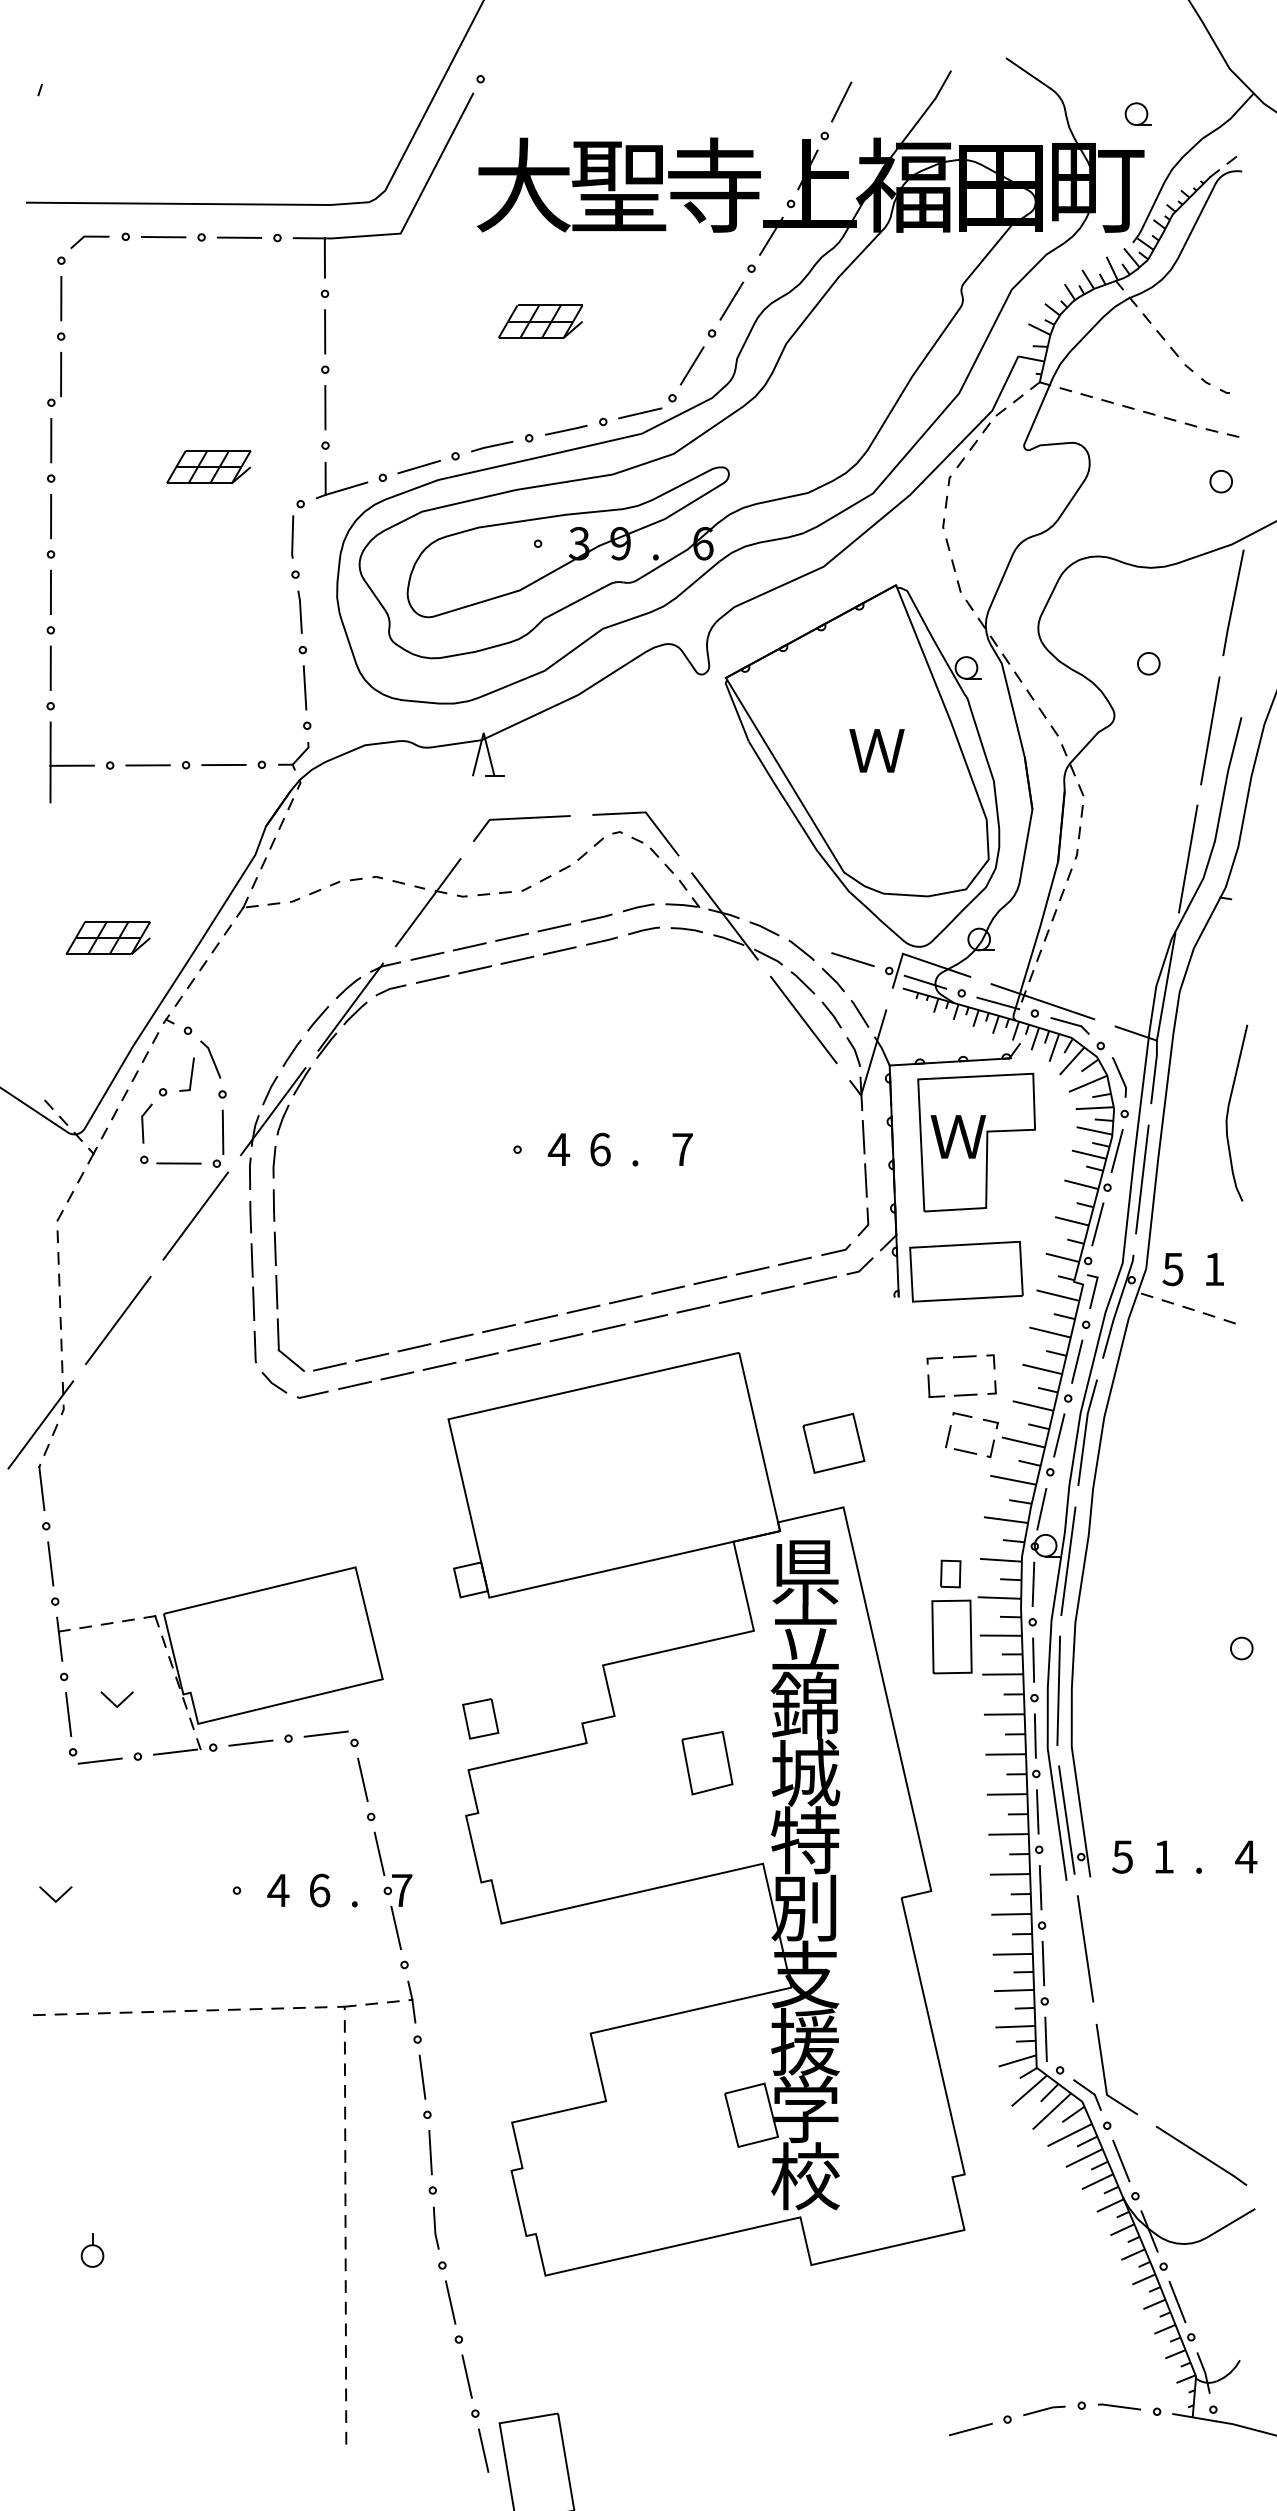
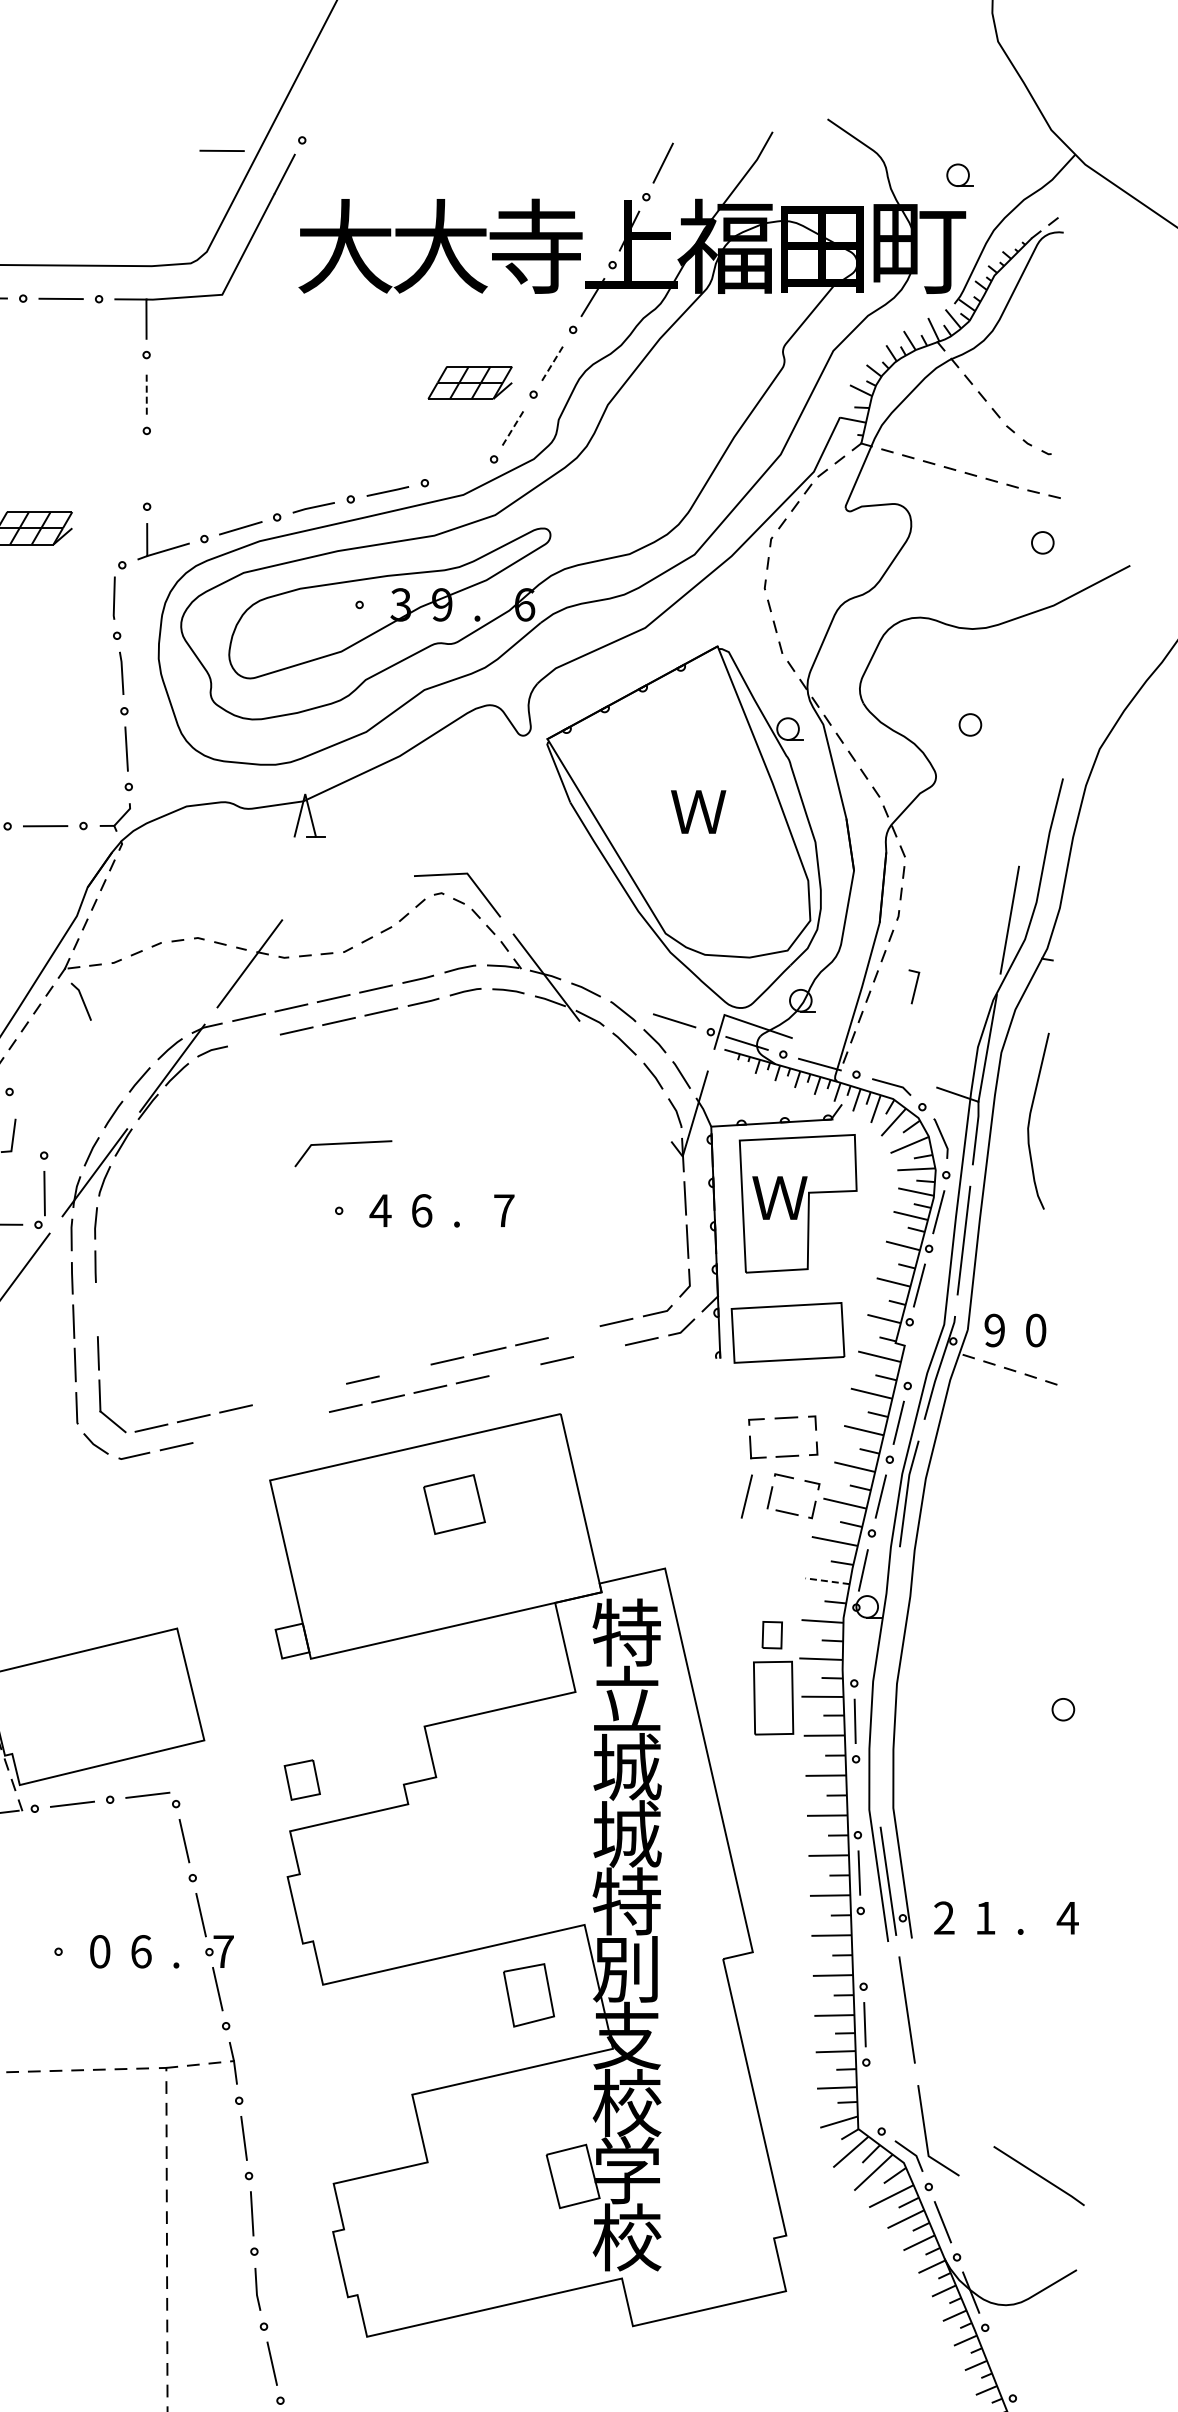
line: (400, 89) -> (222, 150), added
text: (619, 184) -> (441, 245), 聖 -> 大
line: (731, 301) -> (553, 362), solid -> dashed
part: (540, 321) -> (470, 382), moved
line: (325, 331) -> (147, 392), solid -> dashed
line: (692, 365) -> (514, 426), solid -> dashed
line: (325, 407) -> (147, 468), removed
line: (640, 413) -> (462, 474), removed
line: (1233, 602) -> (1055, 663), removed
line: (1210, 730) -> (1032, 791), removed
line: (521, 819) -> (343, 1144), moved
line: (432, 978) -> (254, 1039), removed
line: (1042, 1001) -> (864, 1062), removed
line: (803, 1019) -> (625, 1080), removed
line: (211, 1059) -> (82, 1001), moved
curve: (1228, 1112) -> (1030, 1120), moved
line: (274, 1248) -> (96, 1309), removed
text: (1172, 1269) -> (994, 1330), 5 -> 9
text: (1214, 1269) -> (1036, 1330), 1 -> 0
line: (752, 1270) -> (574, 1331), removed
line: (777, 1289) -> (599, 1350), removed
line: (1093, 1291) -> (915, 986), moved
line: (583, 1308) -> (405, 1369), removed
line: (693, 1308) -> (515, 1369), removed
line: (498, 1328) -> (320, 1389), removed
line: (456, 1337) -> (278, 1398), removed
line: (481, 1356) -> (303, 1417), removed
line: (439, 1365) -> (261, 1426), removed
line: (397, 1375) -> (219, 1436), removed
line: (925, 1435) -> (747, 1496), added
part: (833, 1442) -> (454, 1503), moved
line: (1005, 1520) -> (827, 1581), solid -> dashed
line: (1068, 1561) -> (890, 1622), removed
text: (805, 1571) -> (627, 1632), 県 -> 特
line: (1033, 1584) -> (855, 1645), removed
line: (1058, 1690) -> (880, 1751), removed
text: (805, 1705) -> (627, 1766), 錦 -> 城
line: (1035, 1735) -> (857, 1796), removed
part: (707, 1763) -> (529, 1995), moved
text: (1122, 1856) -> (944, 1917), 5 -> 2
line: (1040, 1887) -> (862, 1948), removed
text: (278, 1890) -> (100, 1951), 4 -> 0
line: (1045, 2039) -> (867, 2100), removed
text: (805, 2041) -> (627, 2102), 援 -> 校
line: (1201, 2155) -> (1039, 2175), moved
line: (1177, 2301) -> (999, 2362), removed

